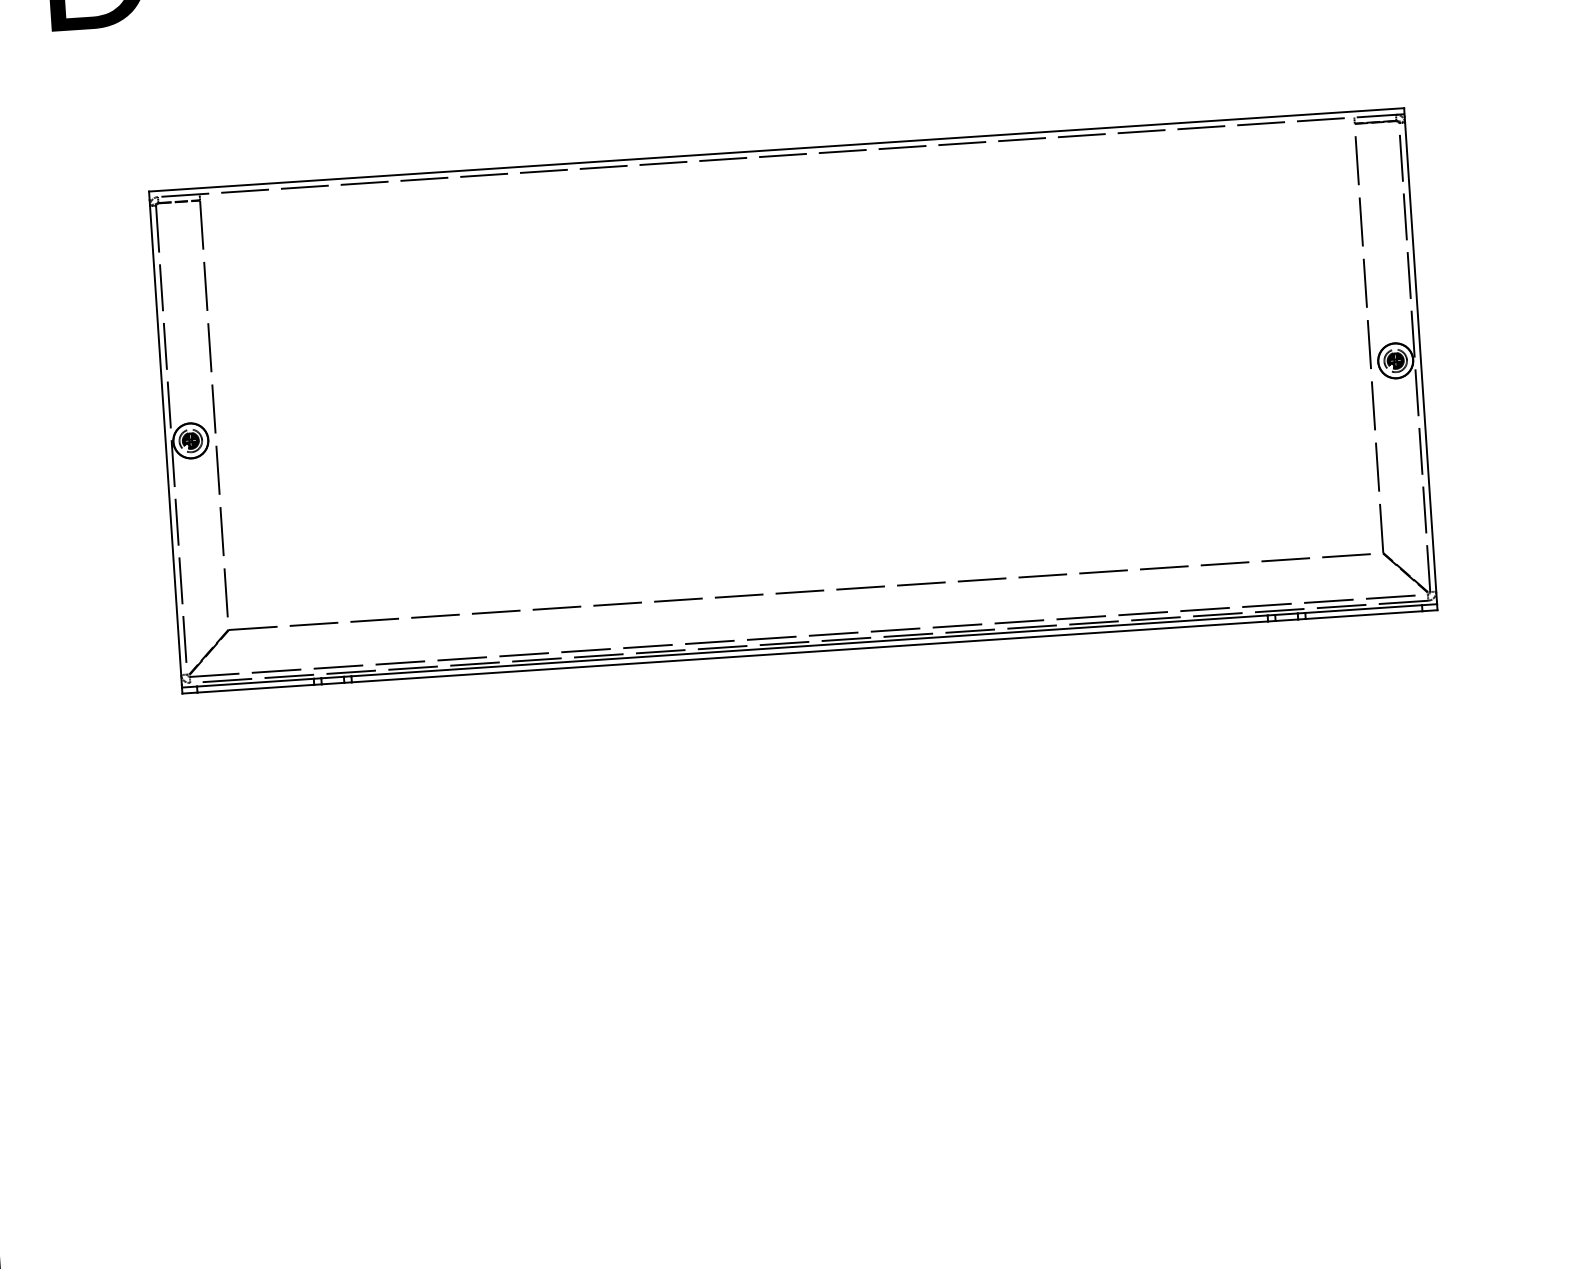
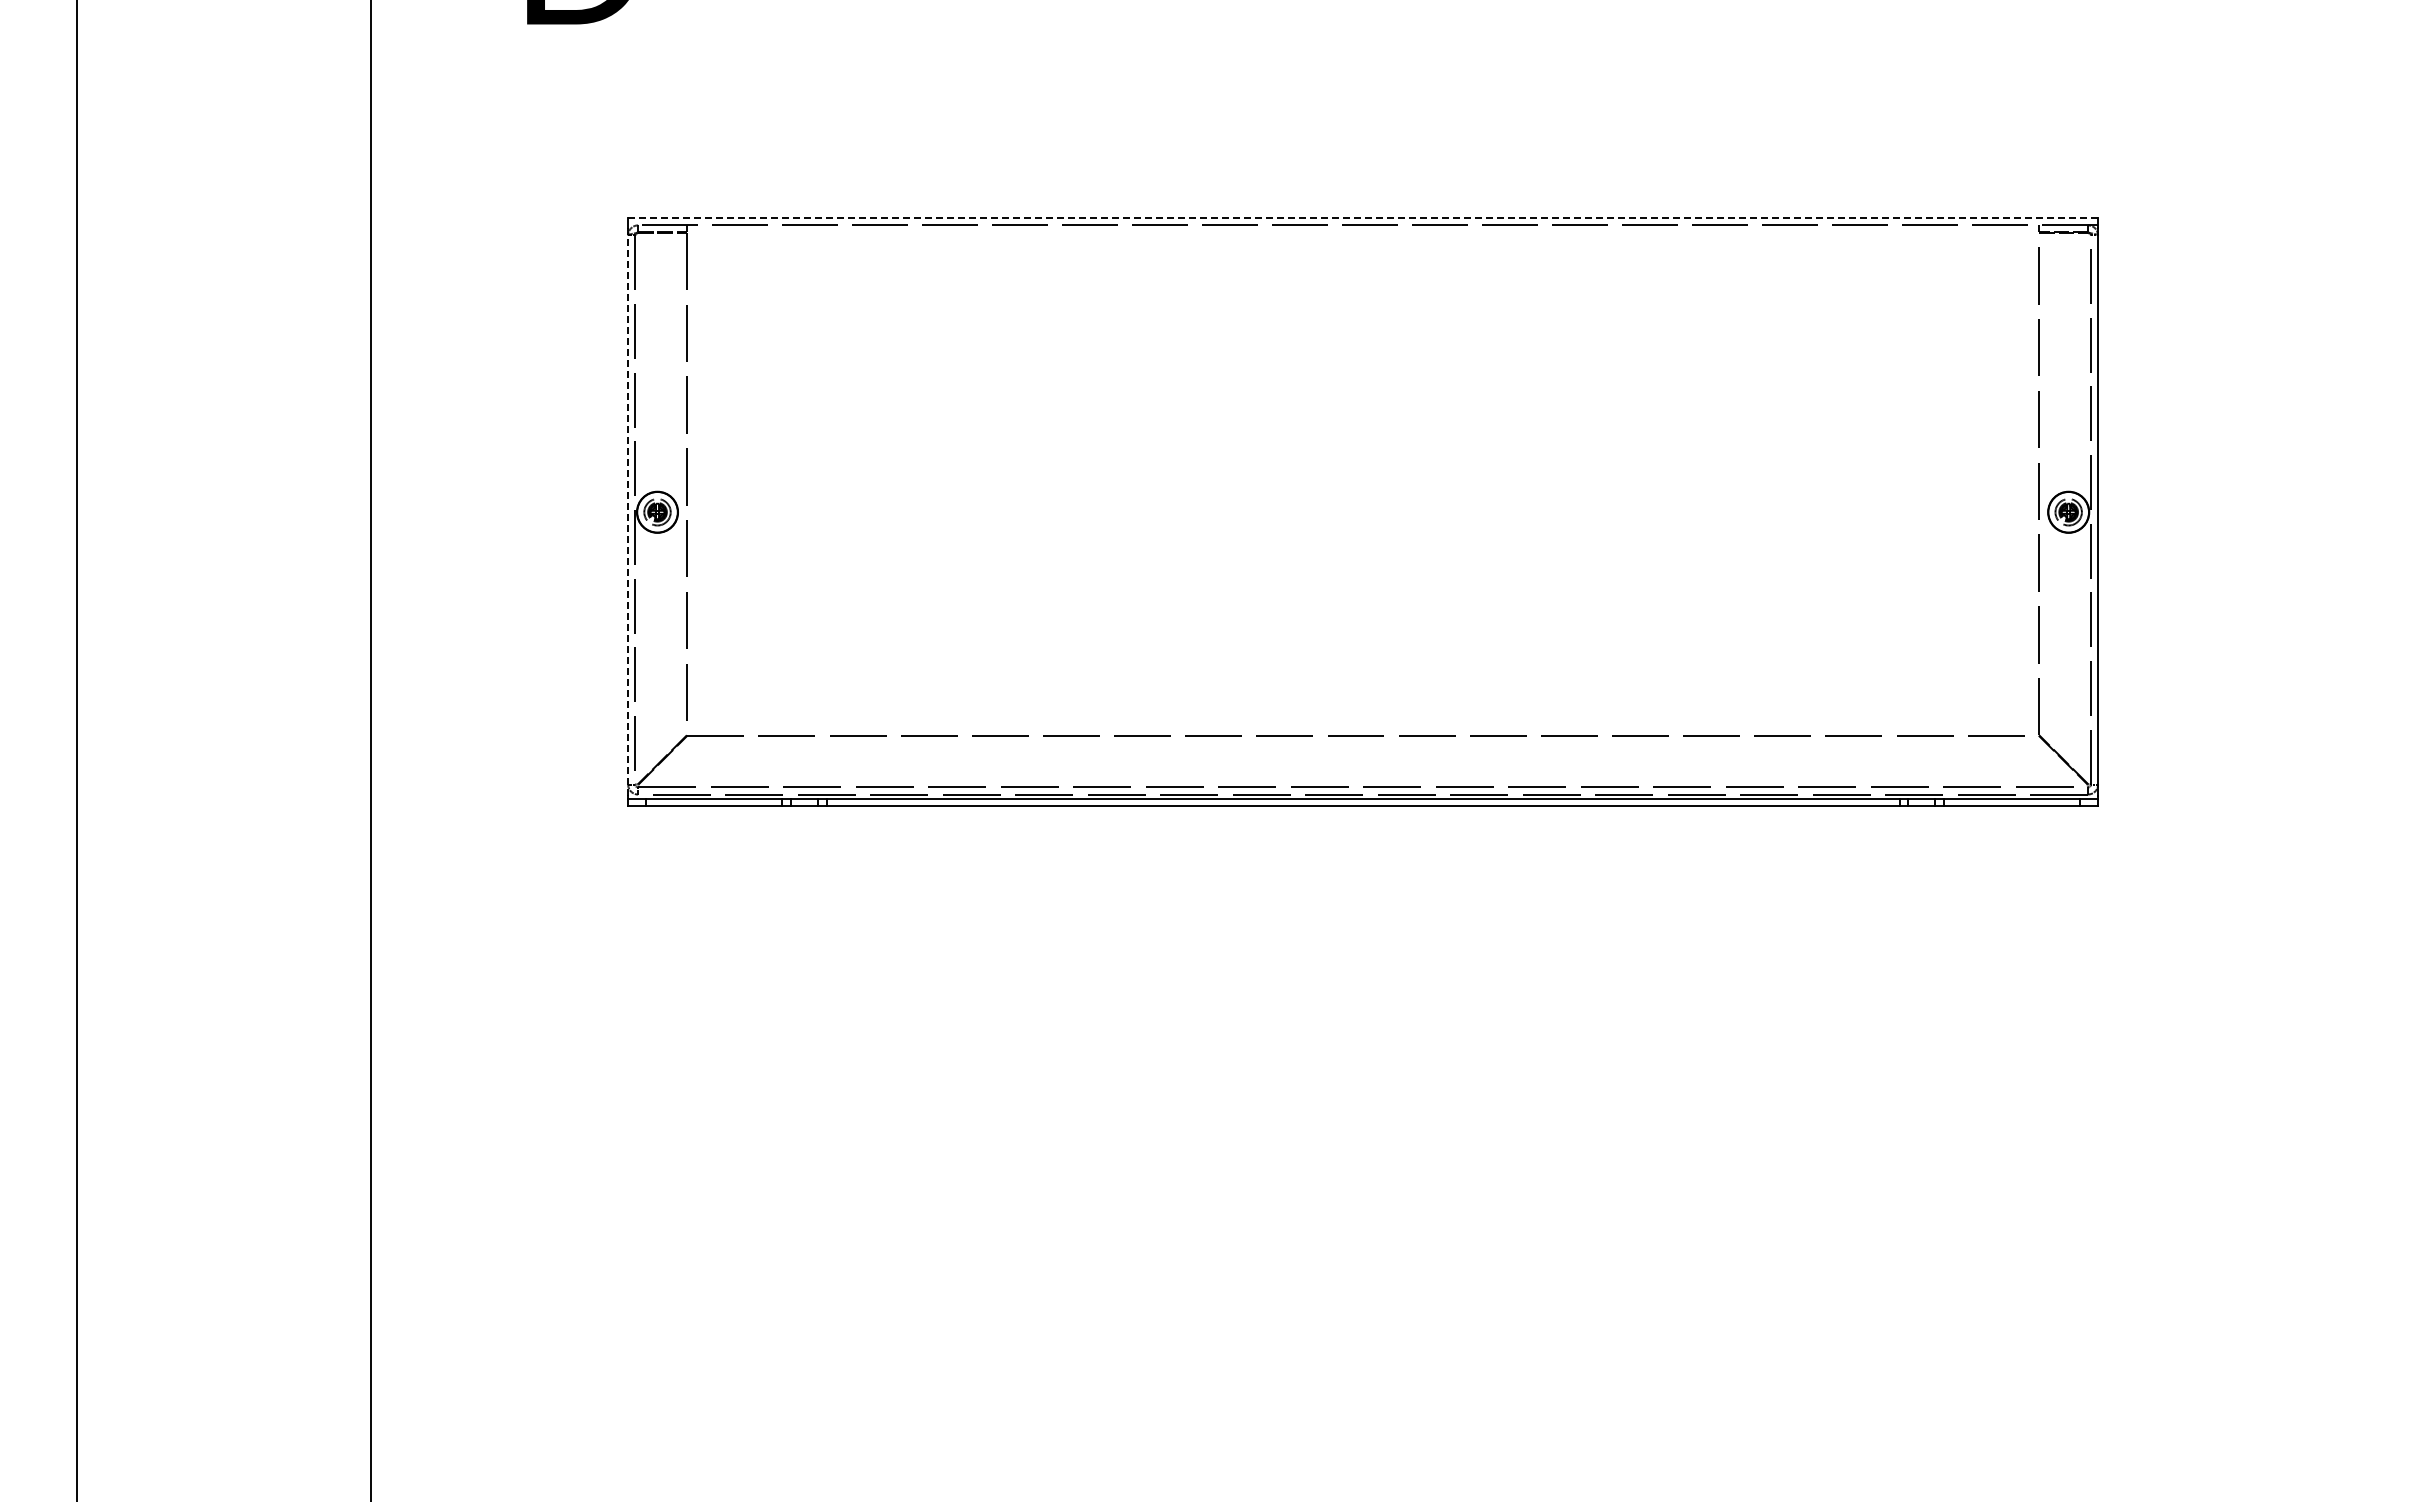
line: (776, 150) -> (1363, 218), solid -> dashed
line: (166, 442) -> (628, 512), solid -> dashed

